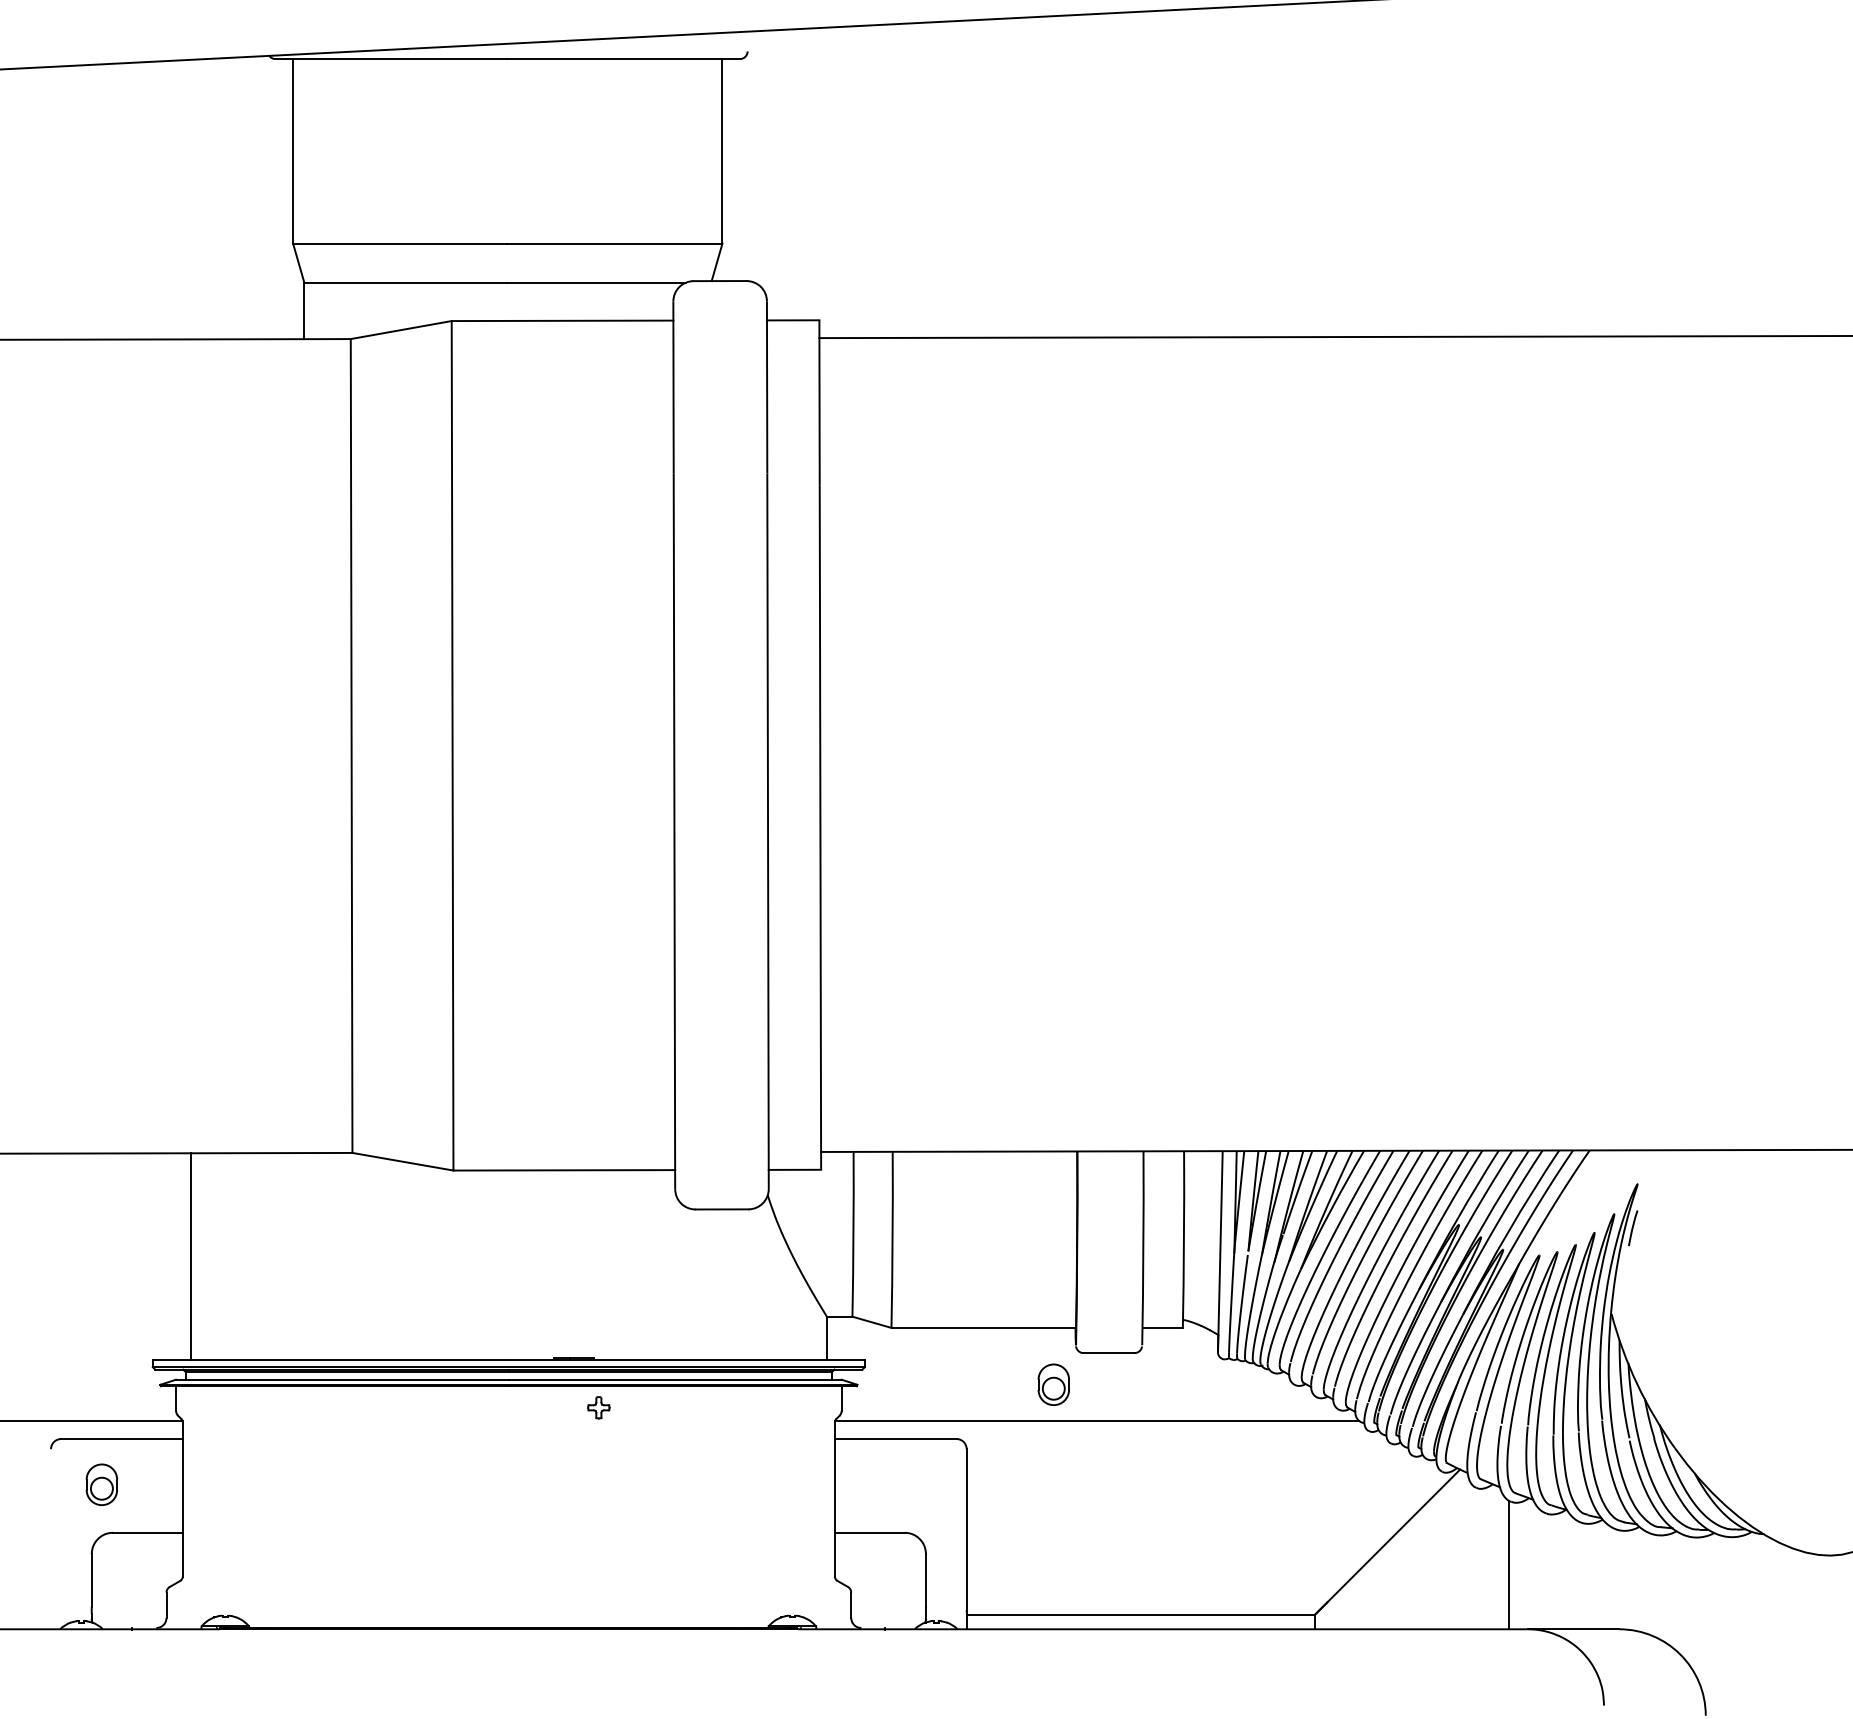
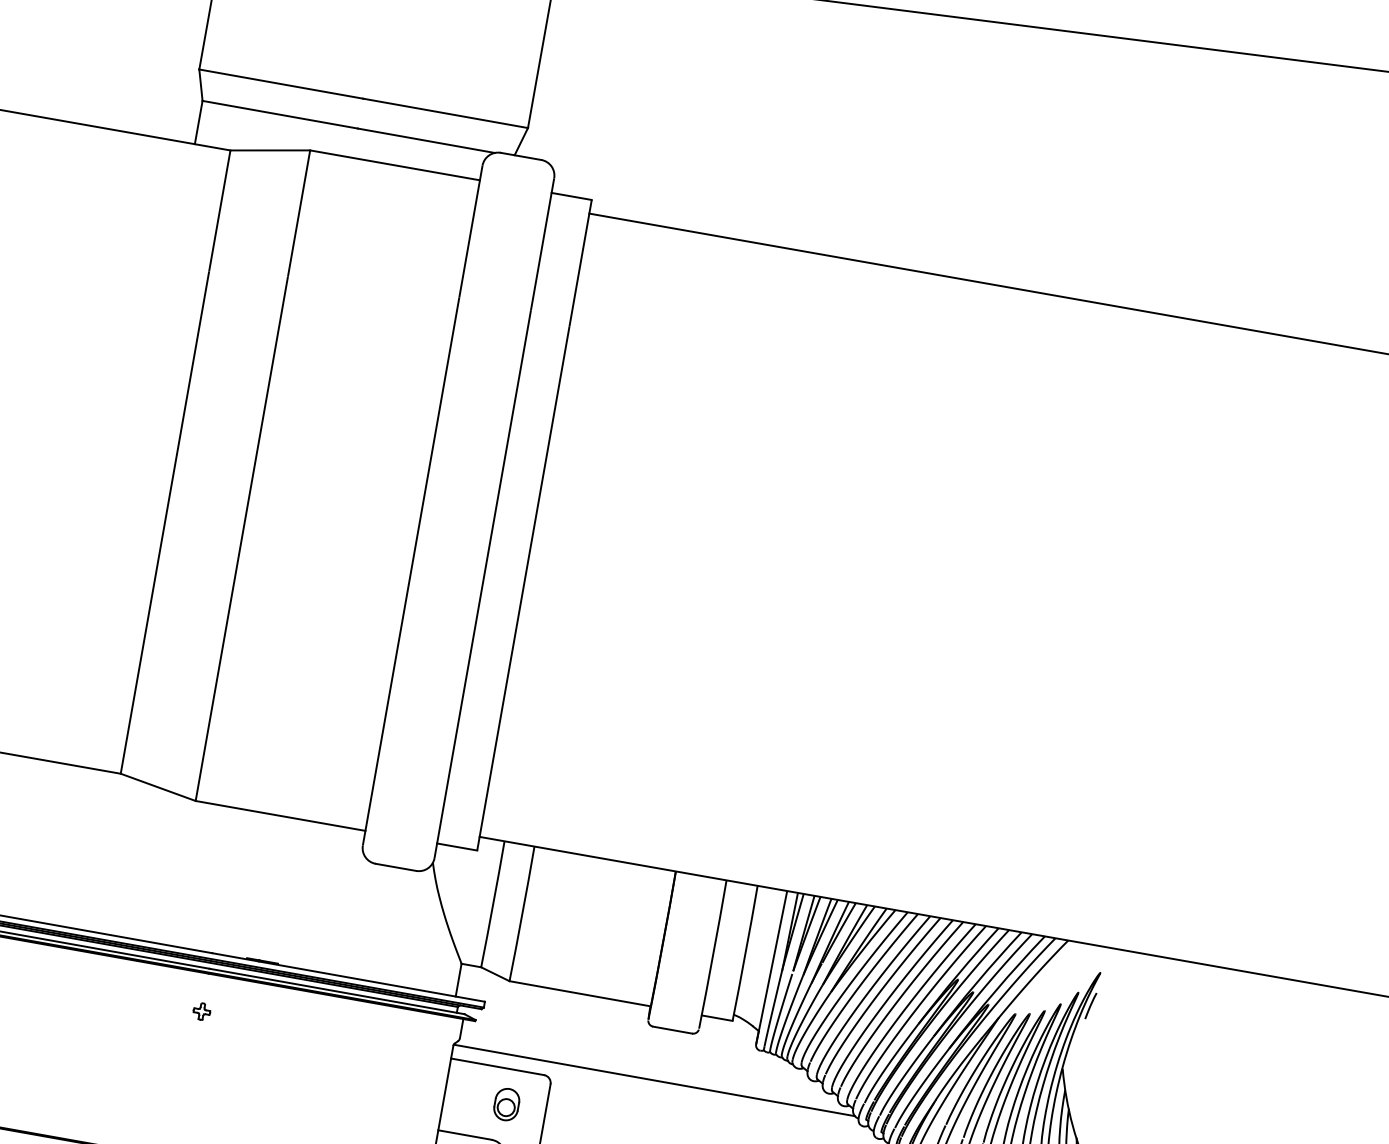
part: (1053, 1384) -> (506, 1104), moved
part: (598, 1407) -> (201, 1011), moved

